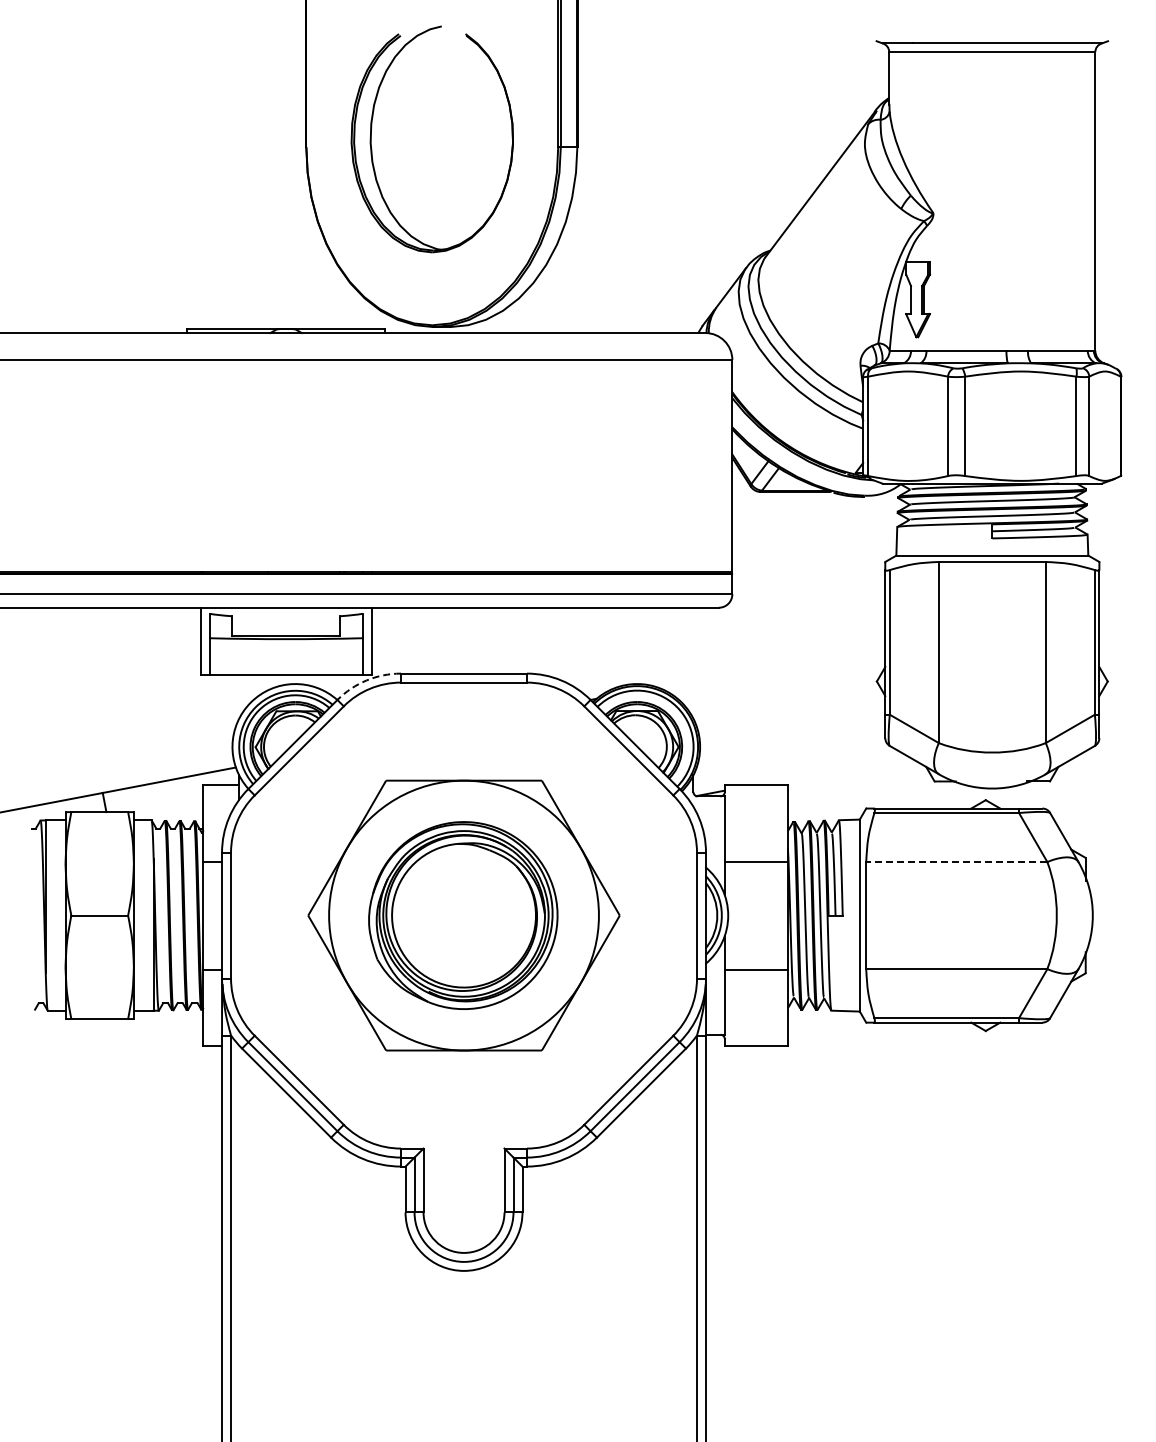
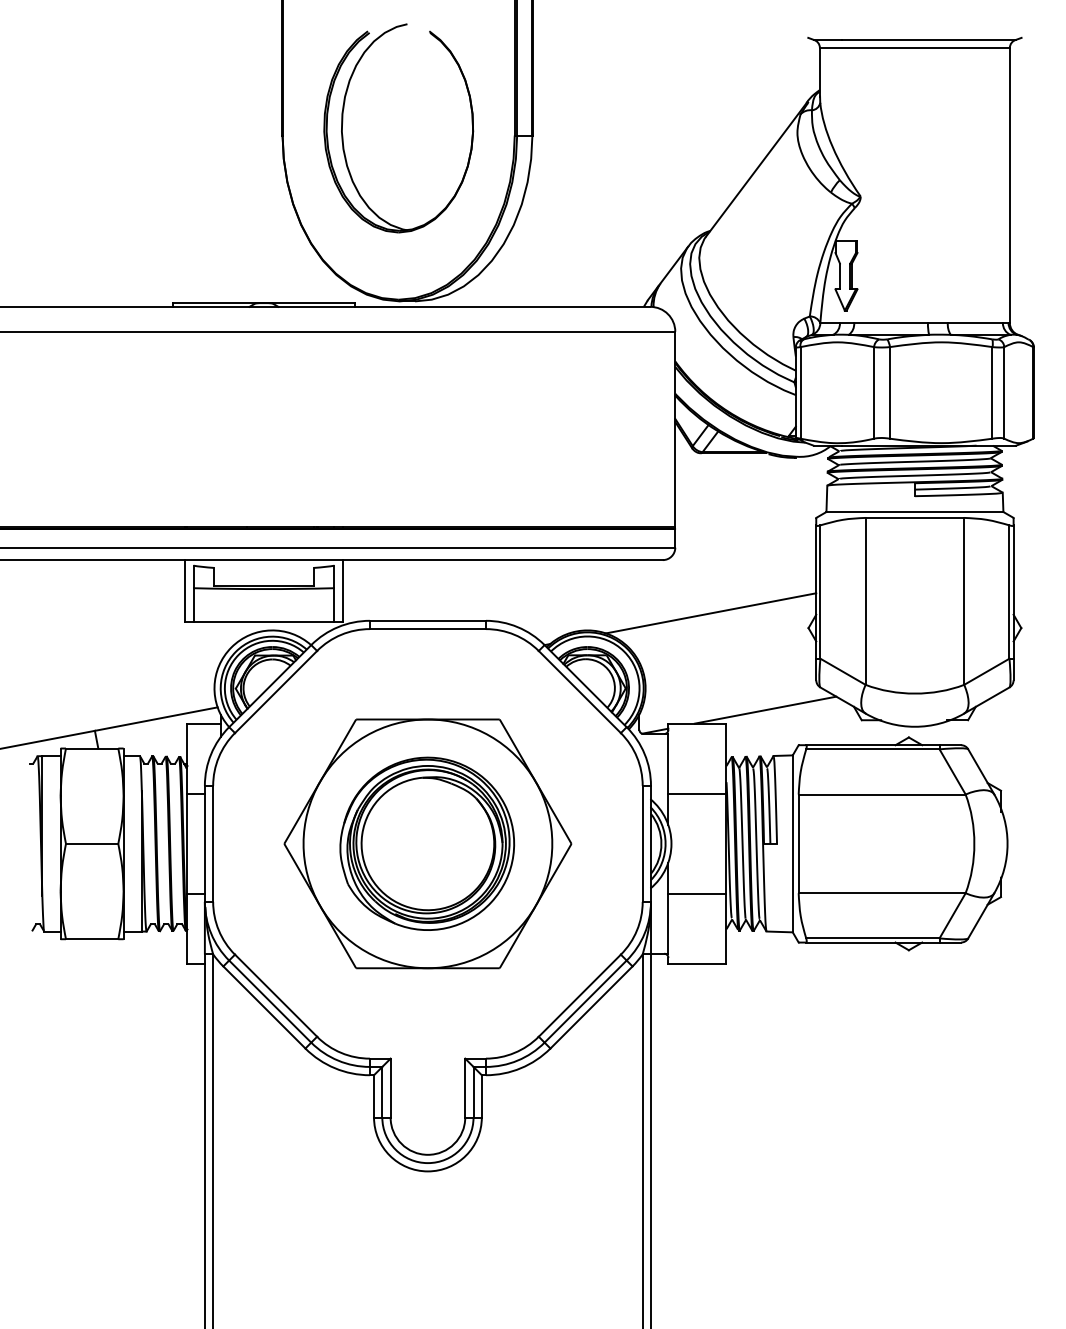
line: (771, 665) -> (711, 613), added
arc: (366, 680) -> (338, 627), dashed -> solid
line: (830, 770) -> (765, 710), added
line: (956, 862) -> (881, 794), dashed -> solid

